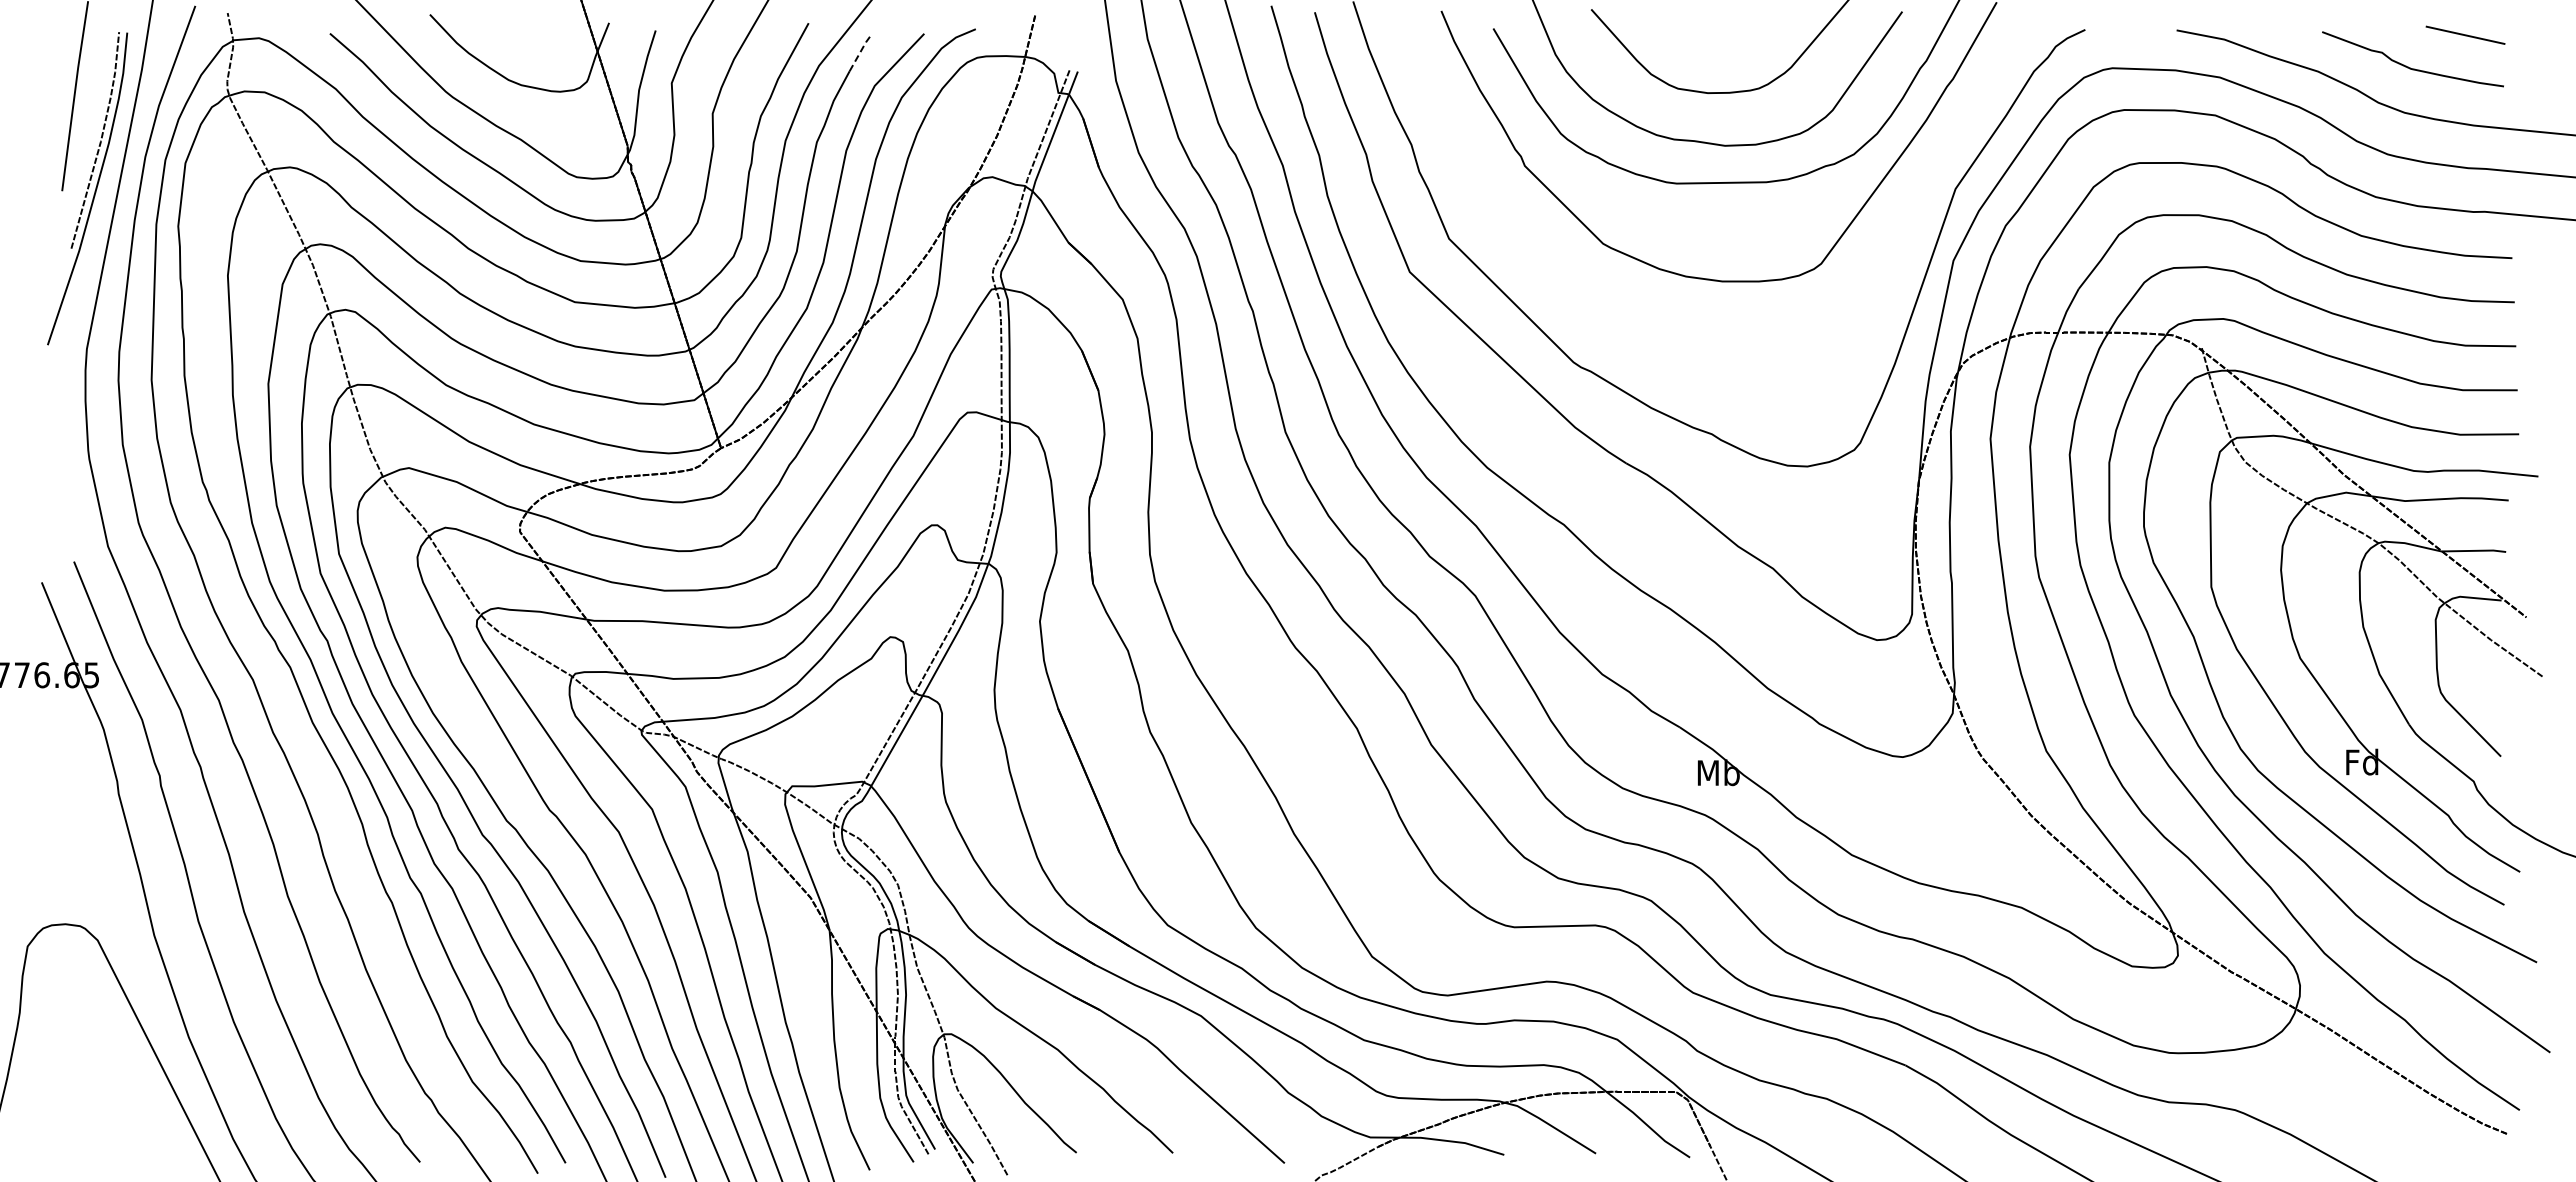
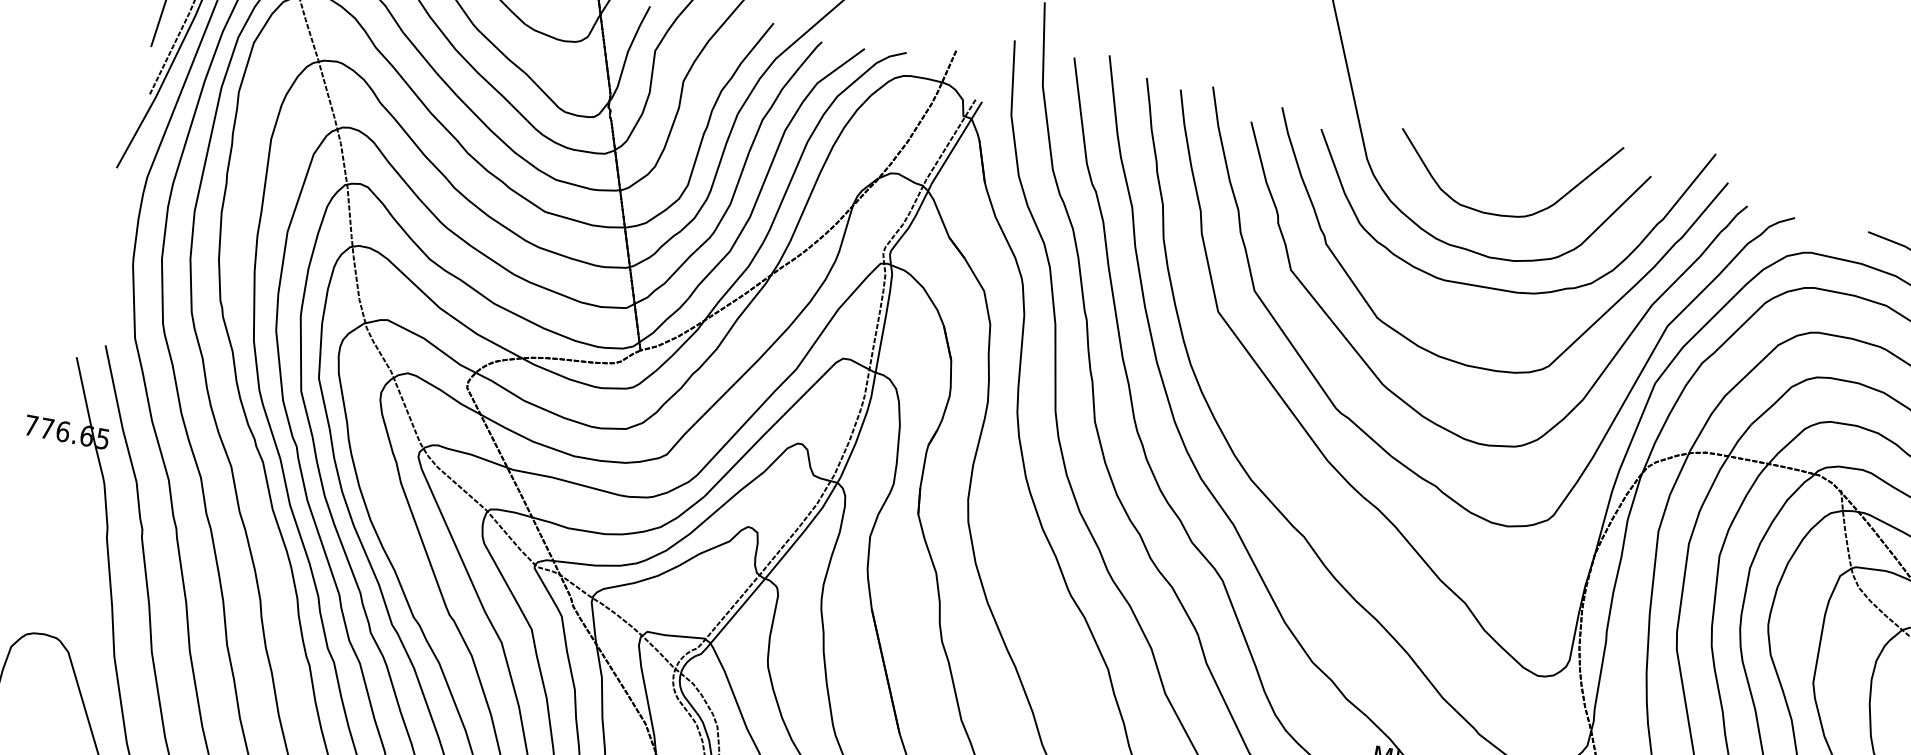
line: (860, 52) -> (810, 54), dashed -> solid
curve: (1642, 331) -> (1395, 393), added

